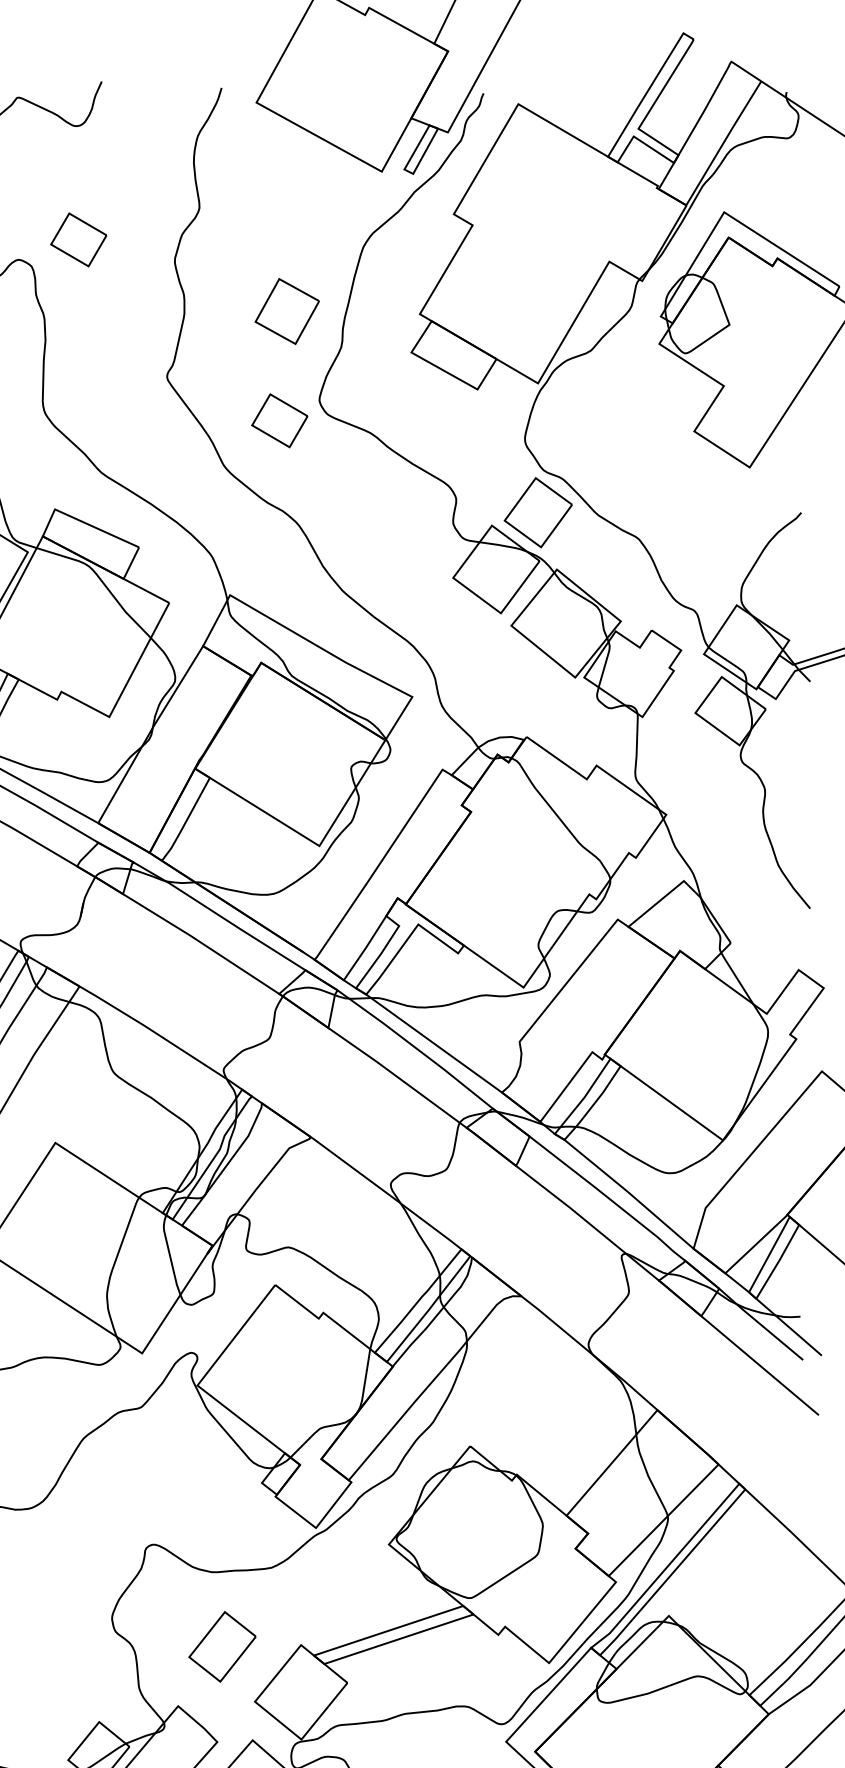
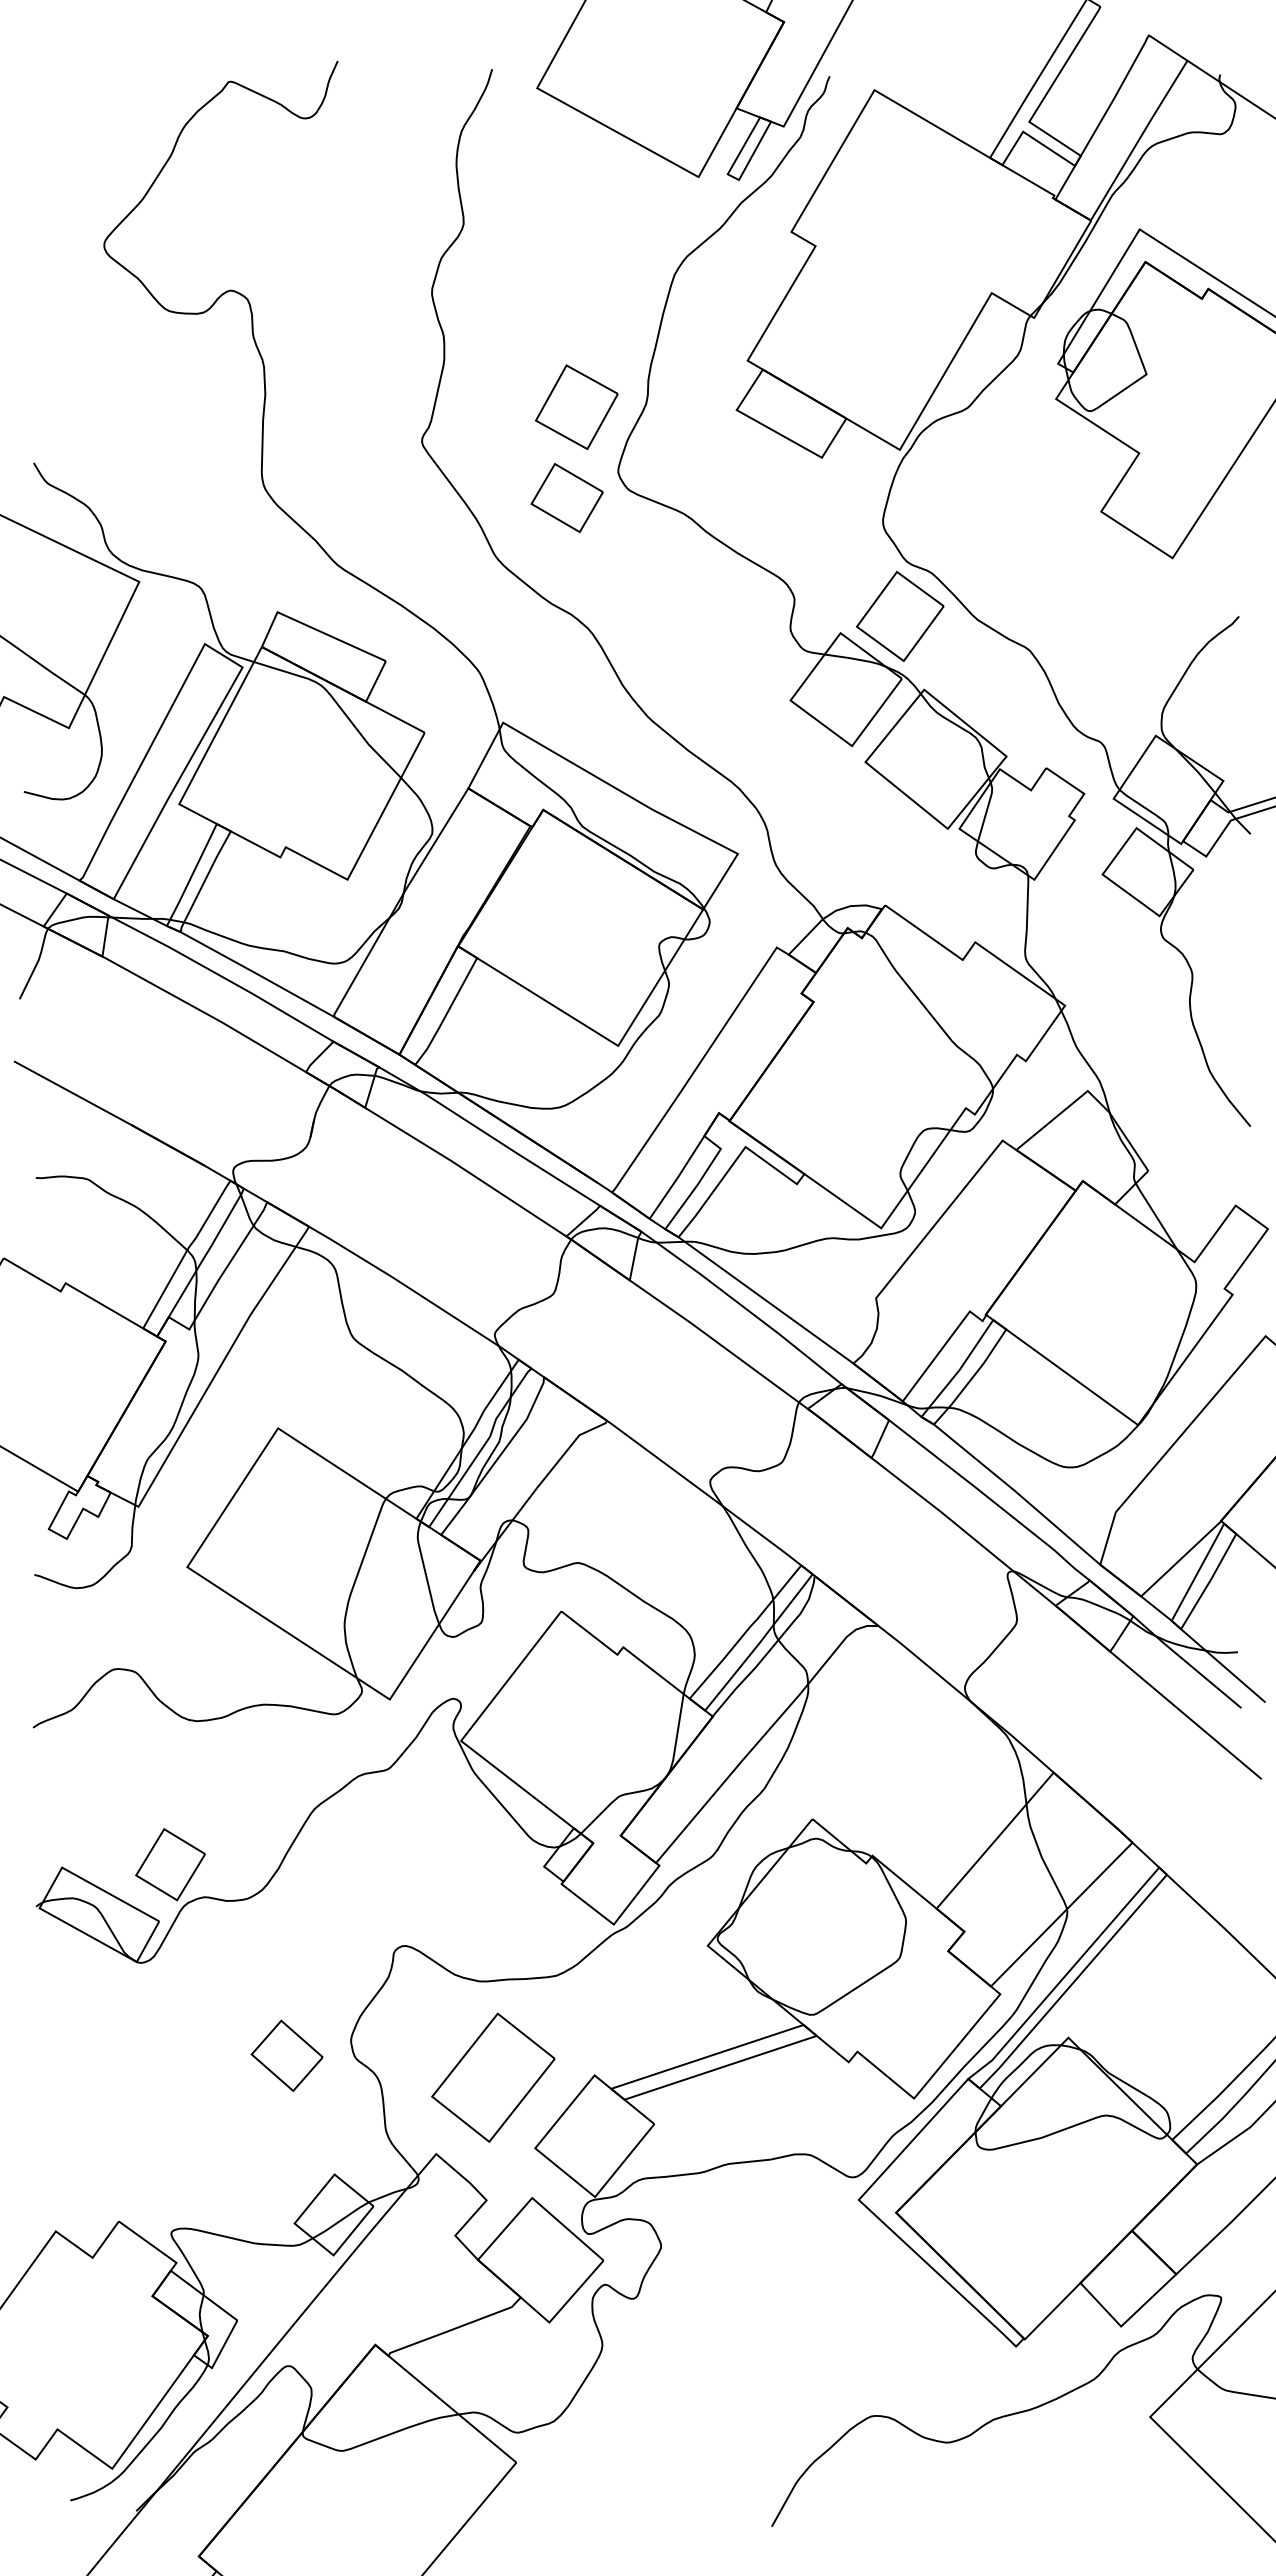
part: (78, 239) -> (307, 264), removed
part: (287, 311) -> (576, 407), moved
part: (61, 1629) -> (286, 2055), added
part: (222, 1646) -> (493, 2077), size x1.43

